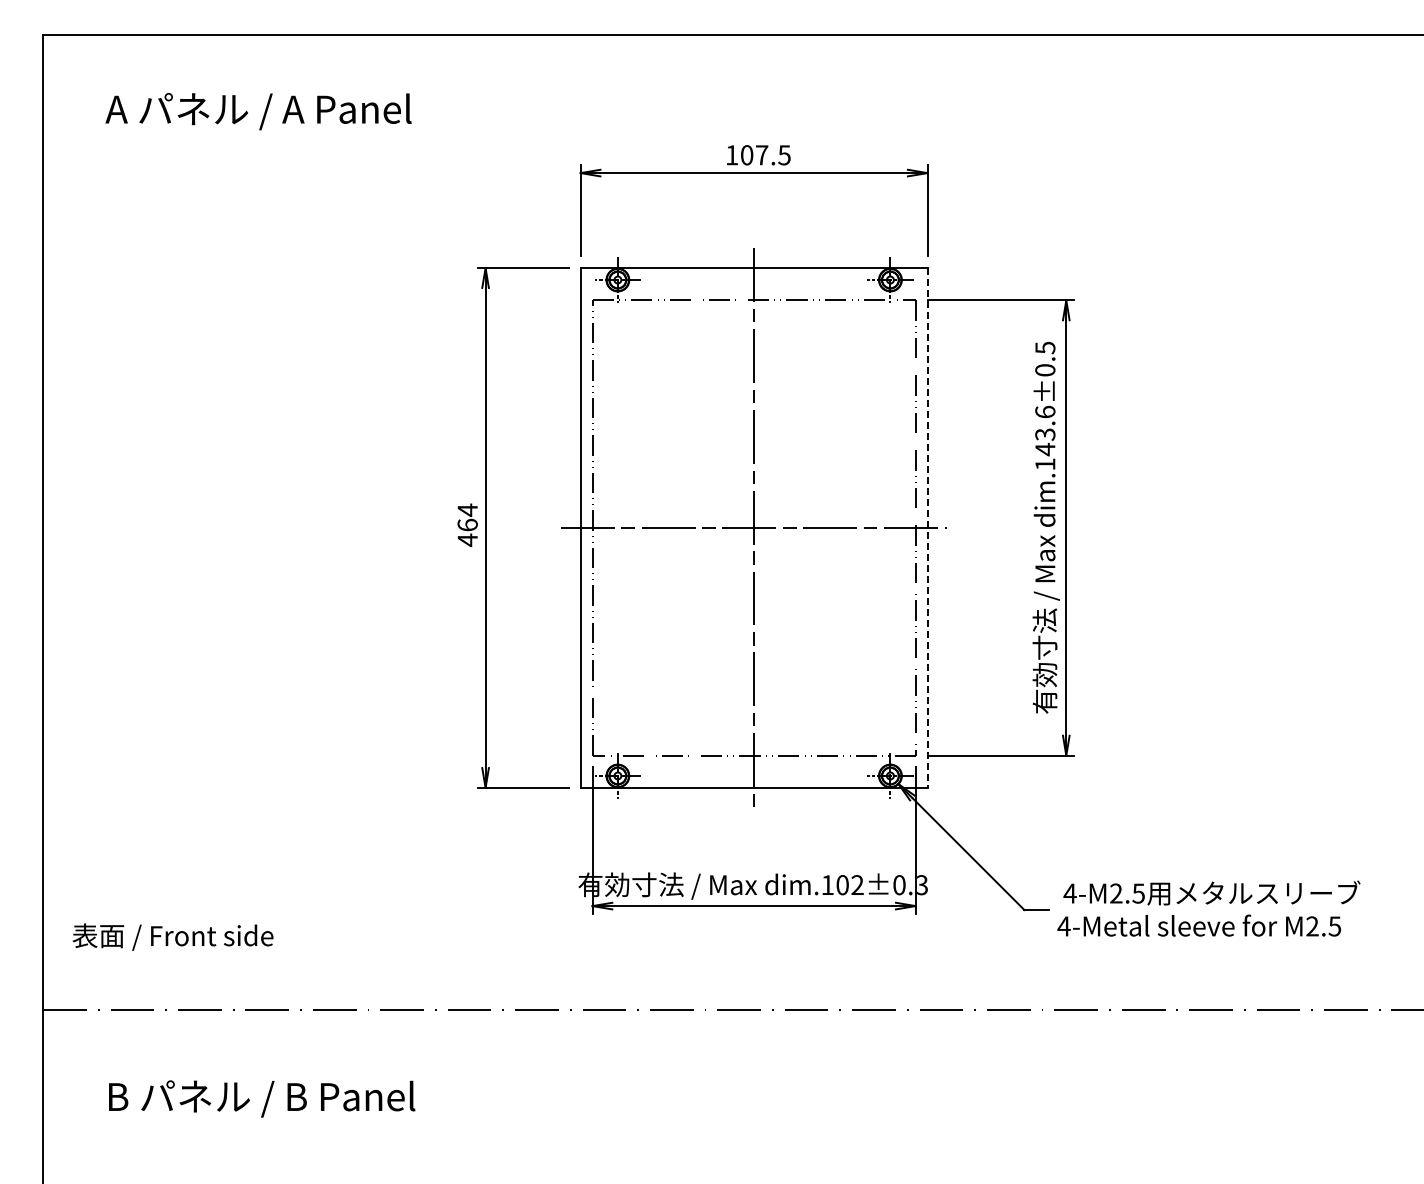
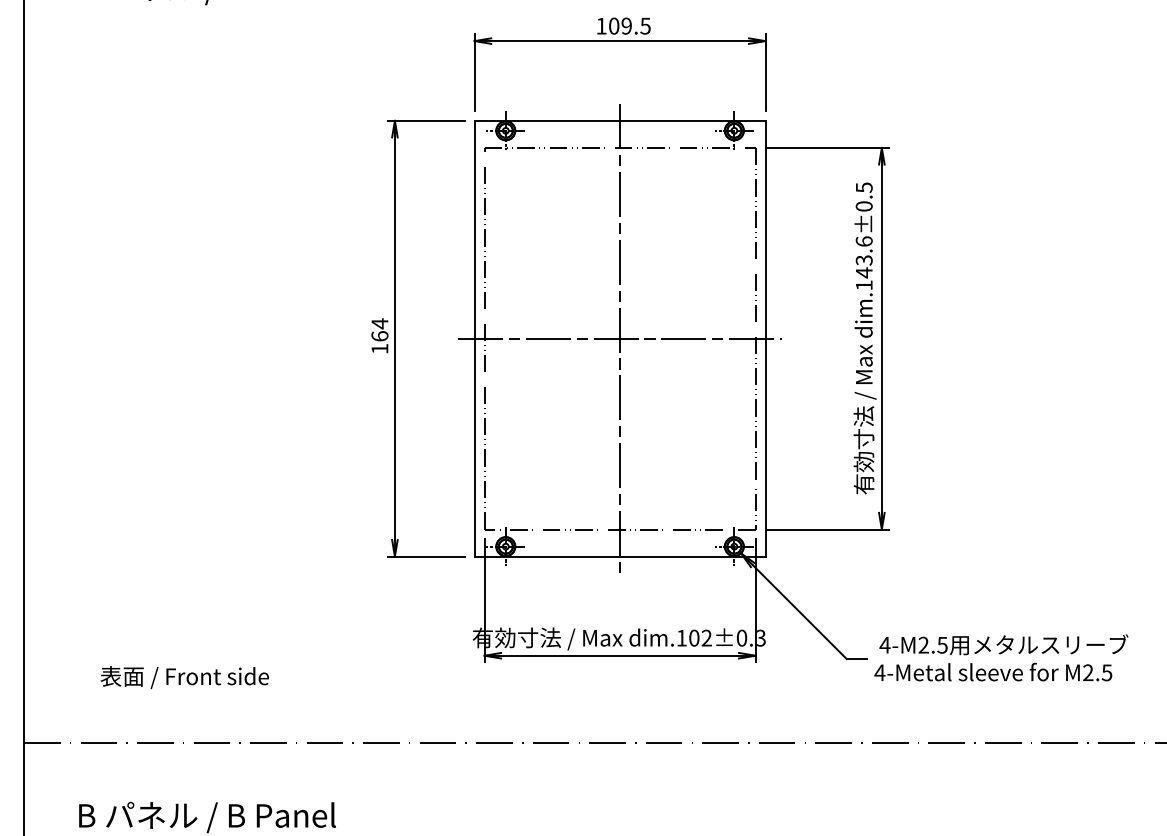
text: (761, 155) -> (626, 26), 107.5 -> 109.5
line: (927, 528) -> (765, 339), dashed -> solid
text: (467, 540) -> (379, 349), 464 -> 164
text: (172, 936) -> (184, 677), moved

